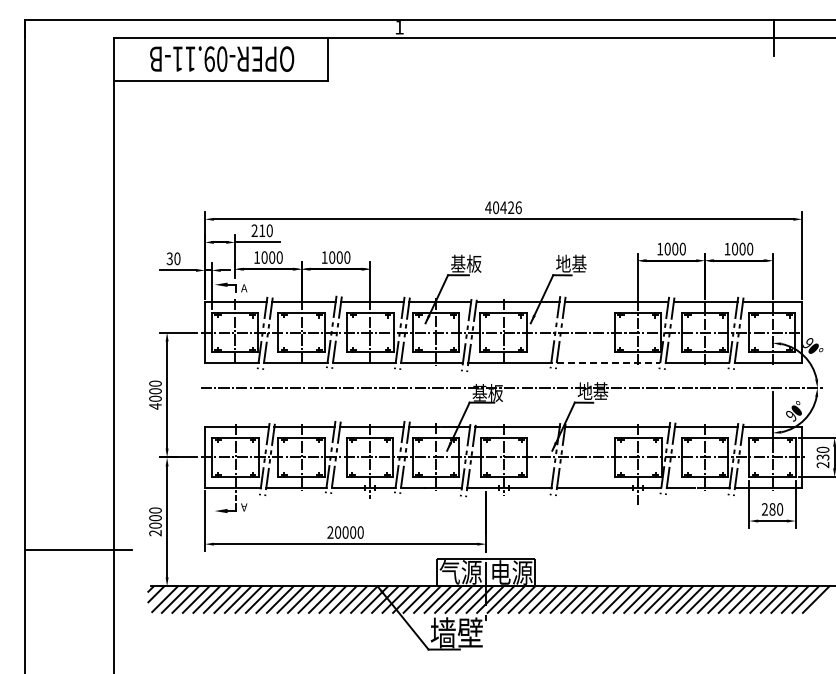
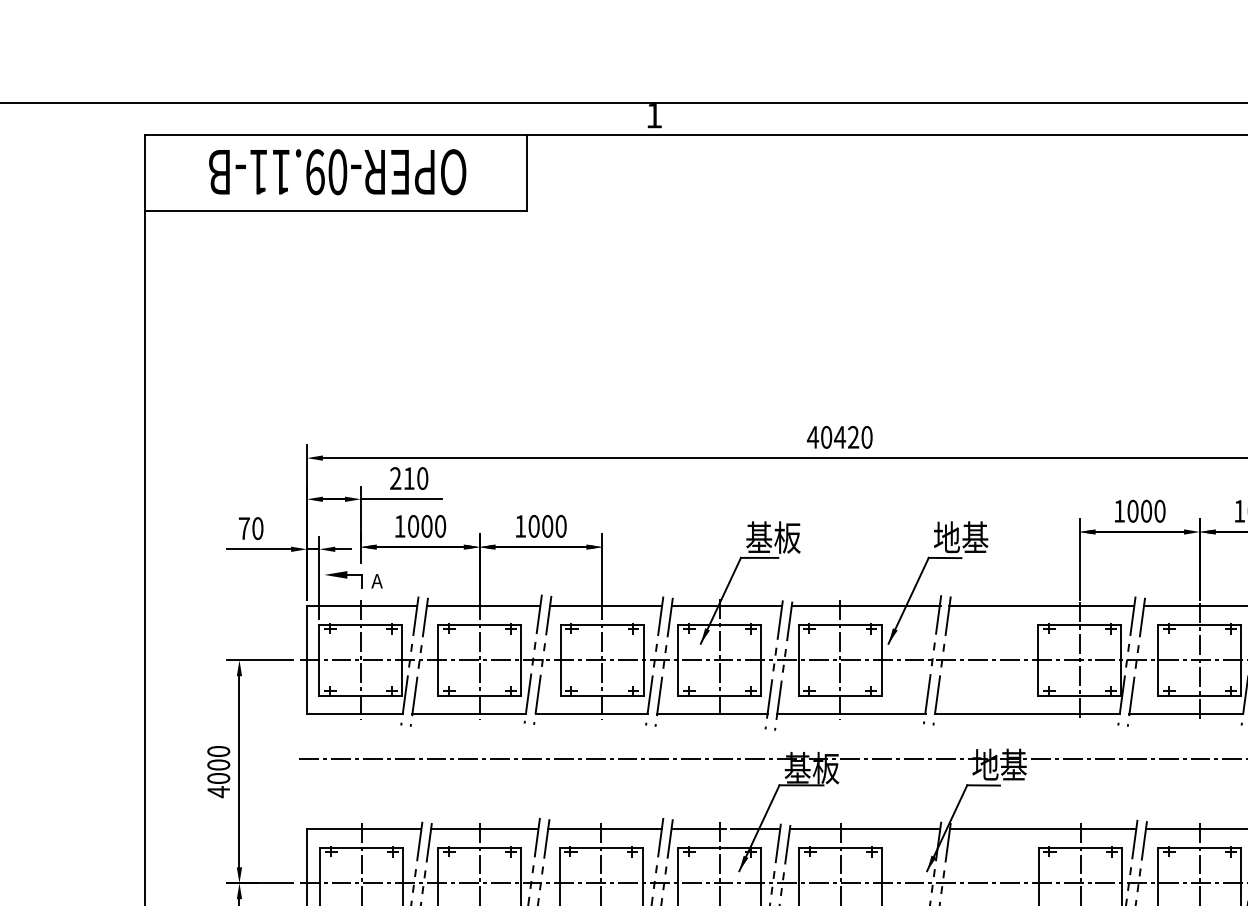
text: (518, 207) -> (866, 436), 40426 -> 40420
text: (169, 258) -> (243, 528), 30 -> 70
line: (608, 362) -> (1027, 713), dashed -> solid

